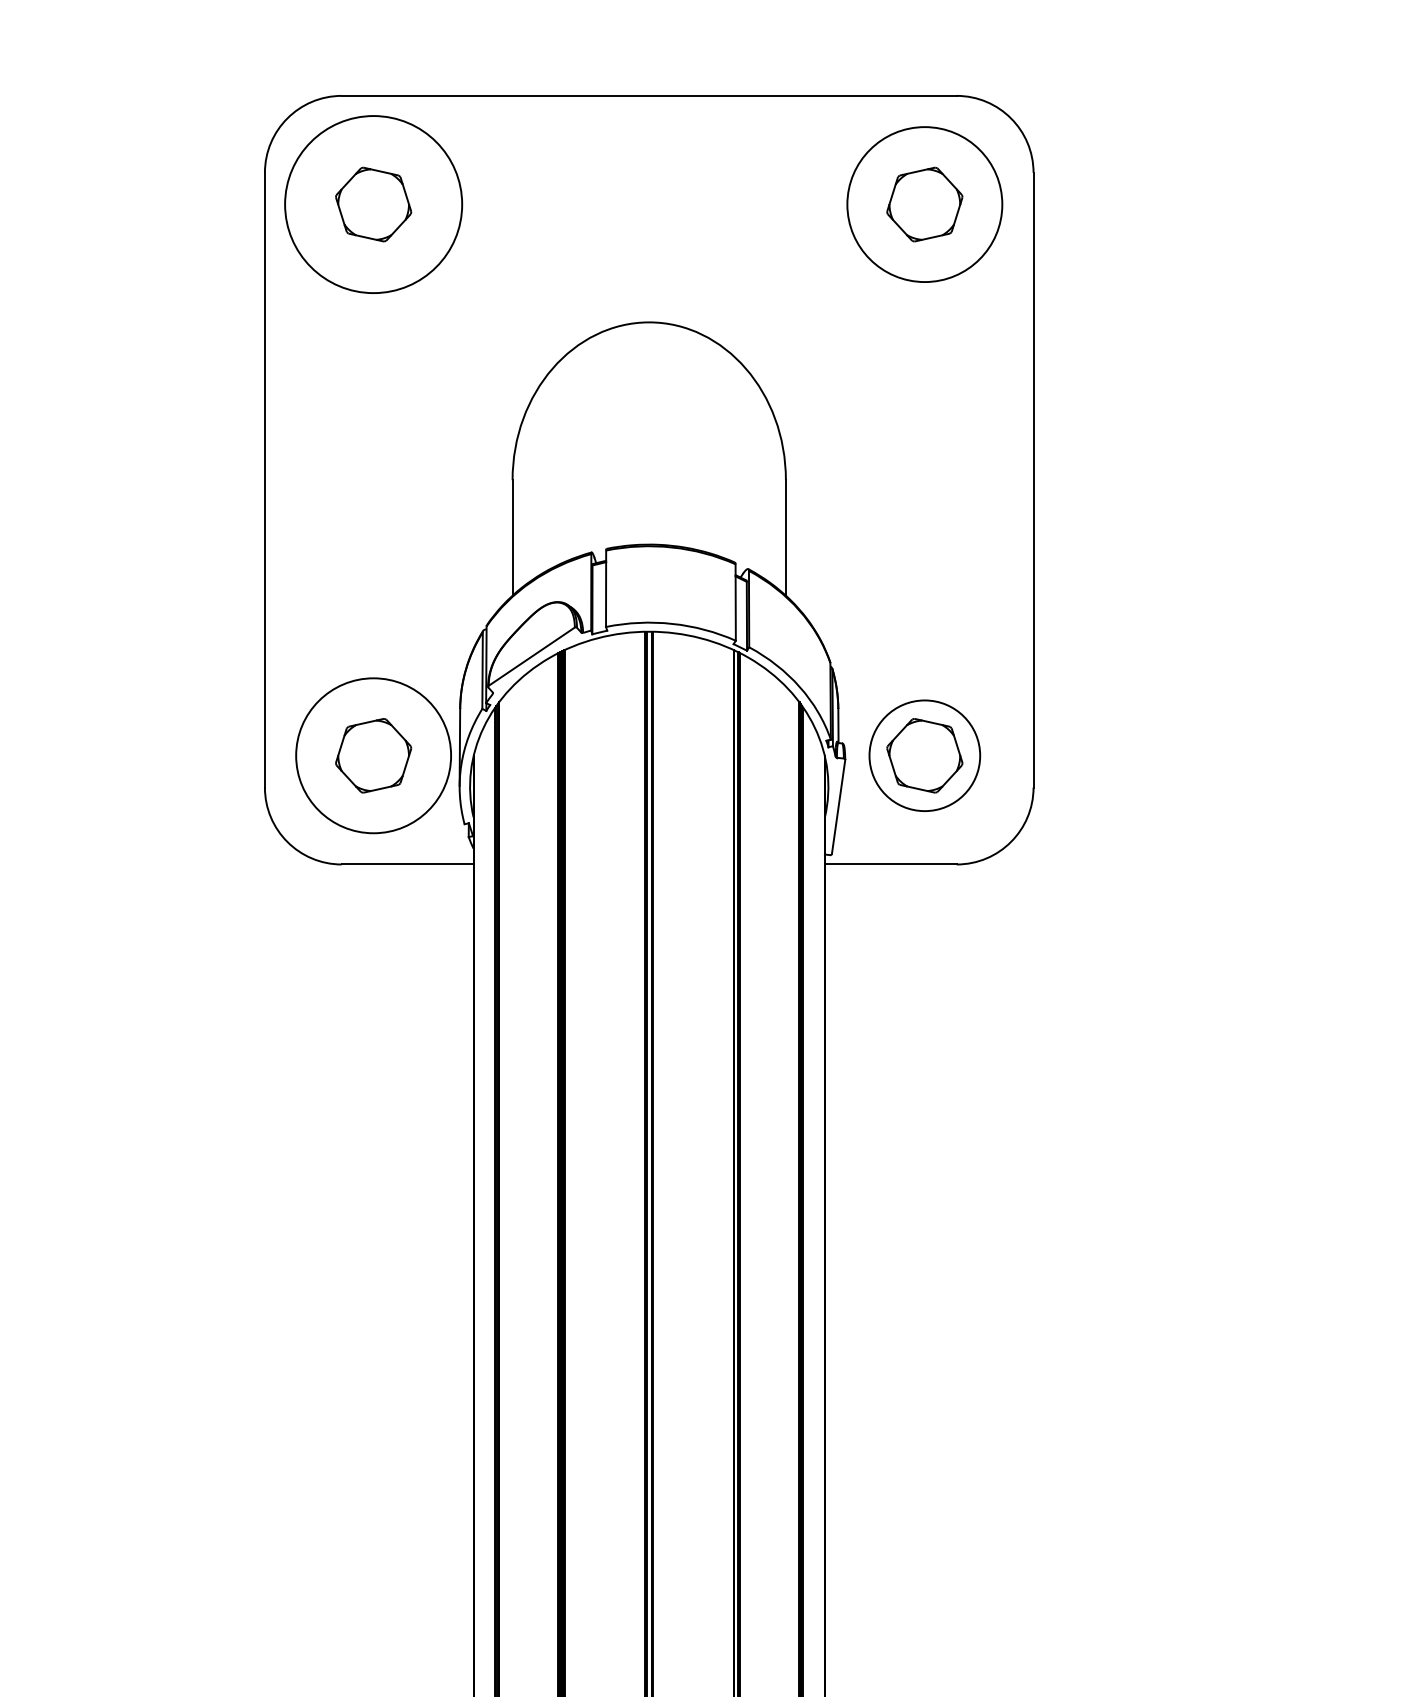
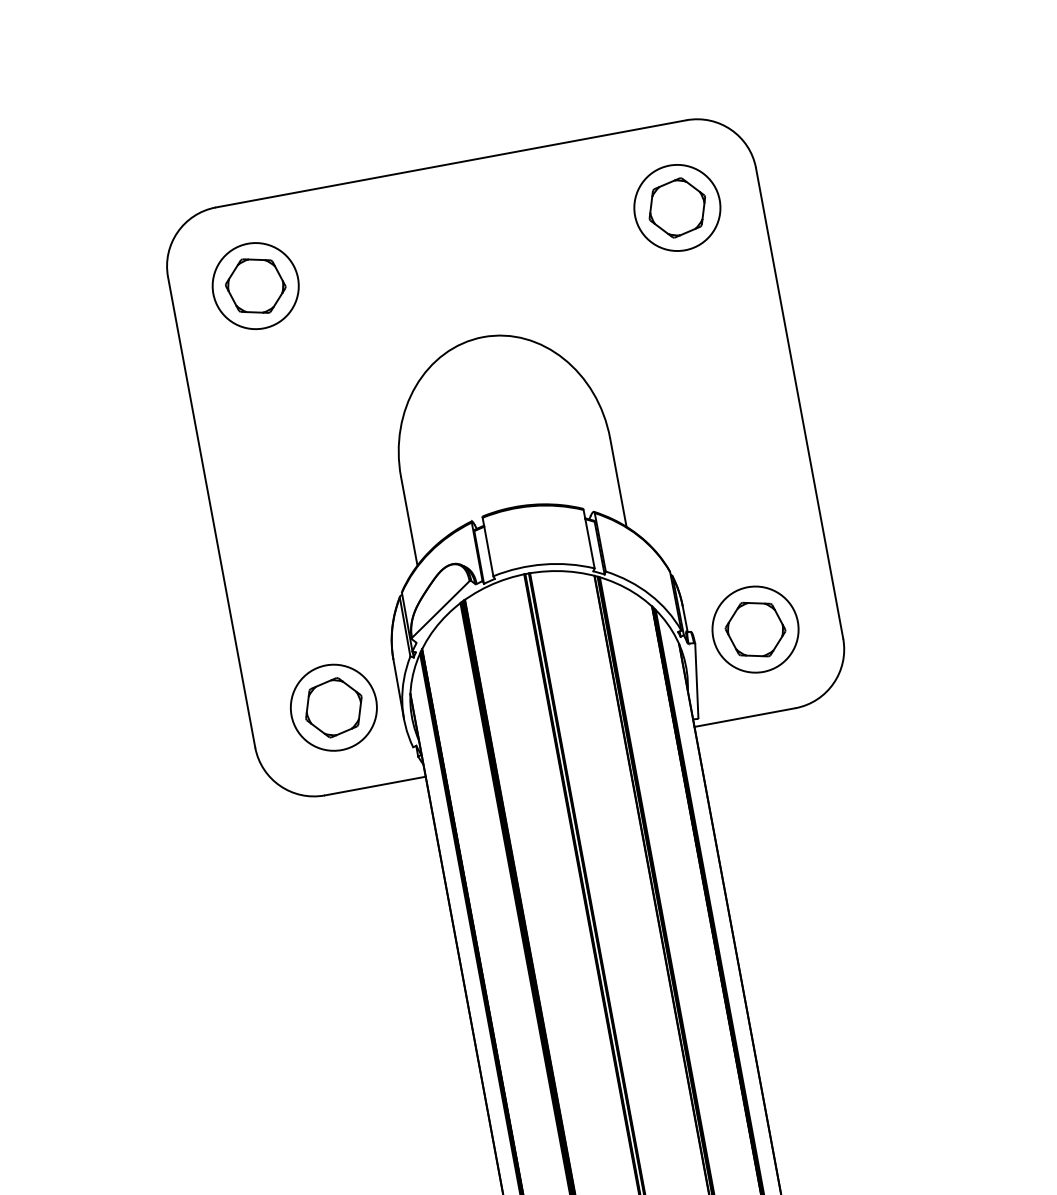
circle: (373, 204) -> (255, 286), size x0.62
circle: (924, 204) -> (677, 207), size x0.71
circle: (373, 755) -> (333, 707), size x0.71

